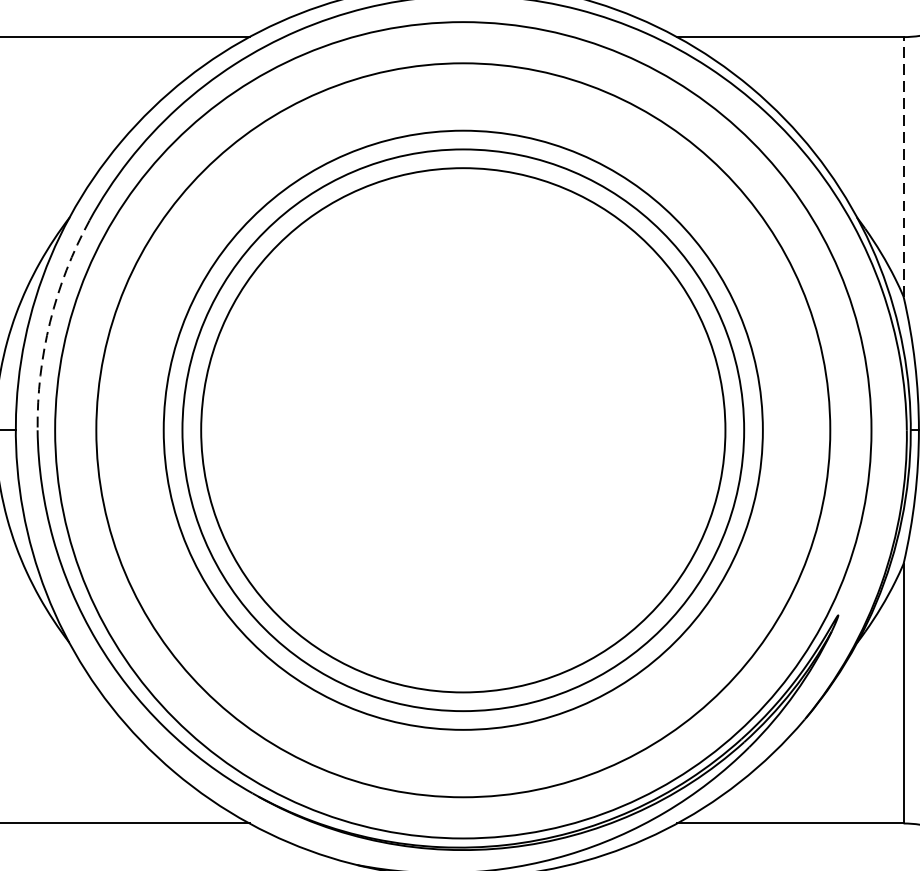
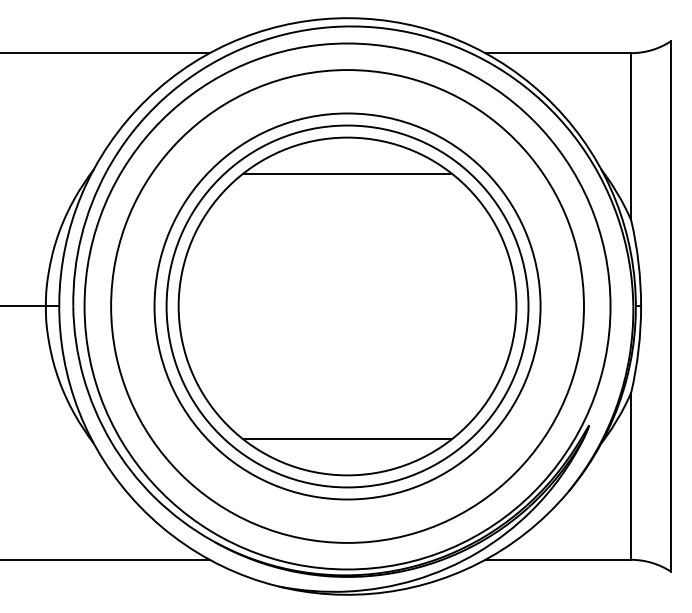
line: (904, 166) -> (631, 136), dashed -> solid
line: (463, 223) -> (347, 173), added
arc: (50, 321) -> (81, 236), dashed -> solid
line: (463, 636) -> (347, 439), added

